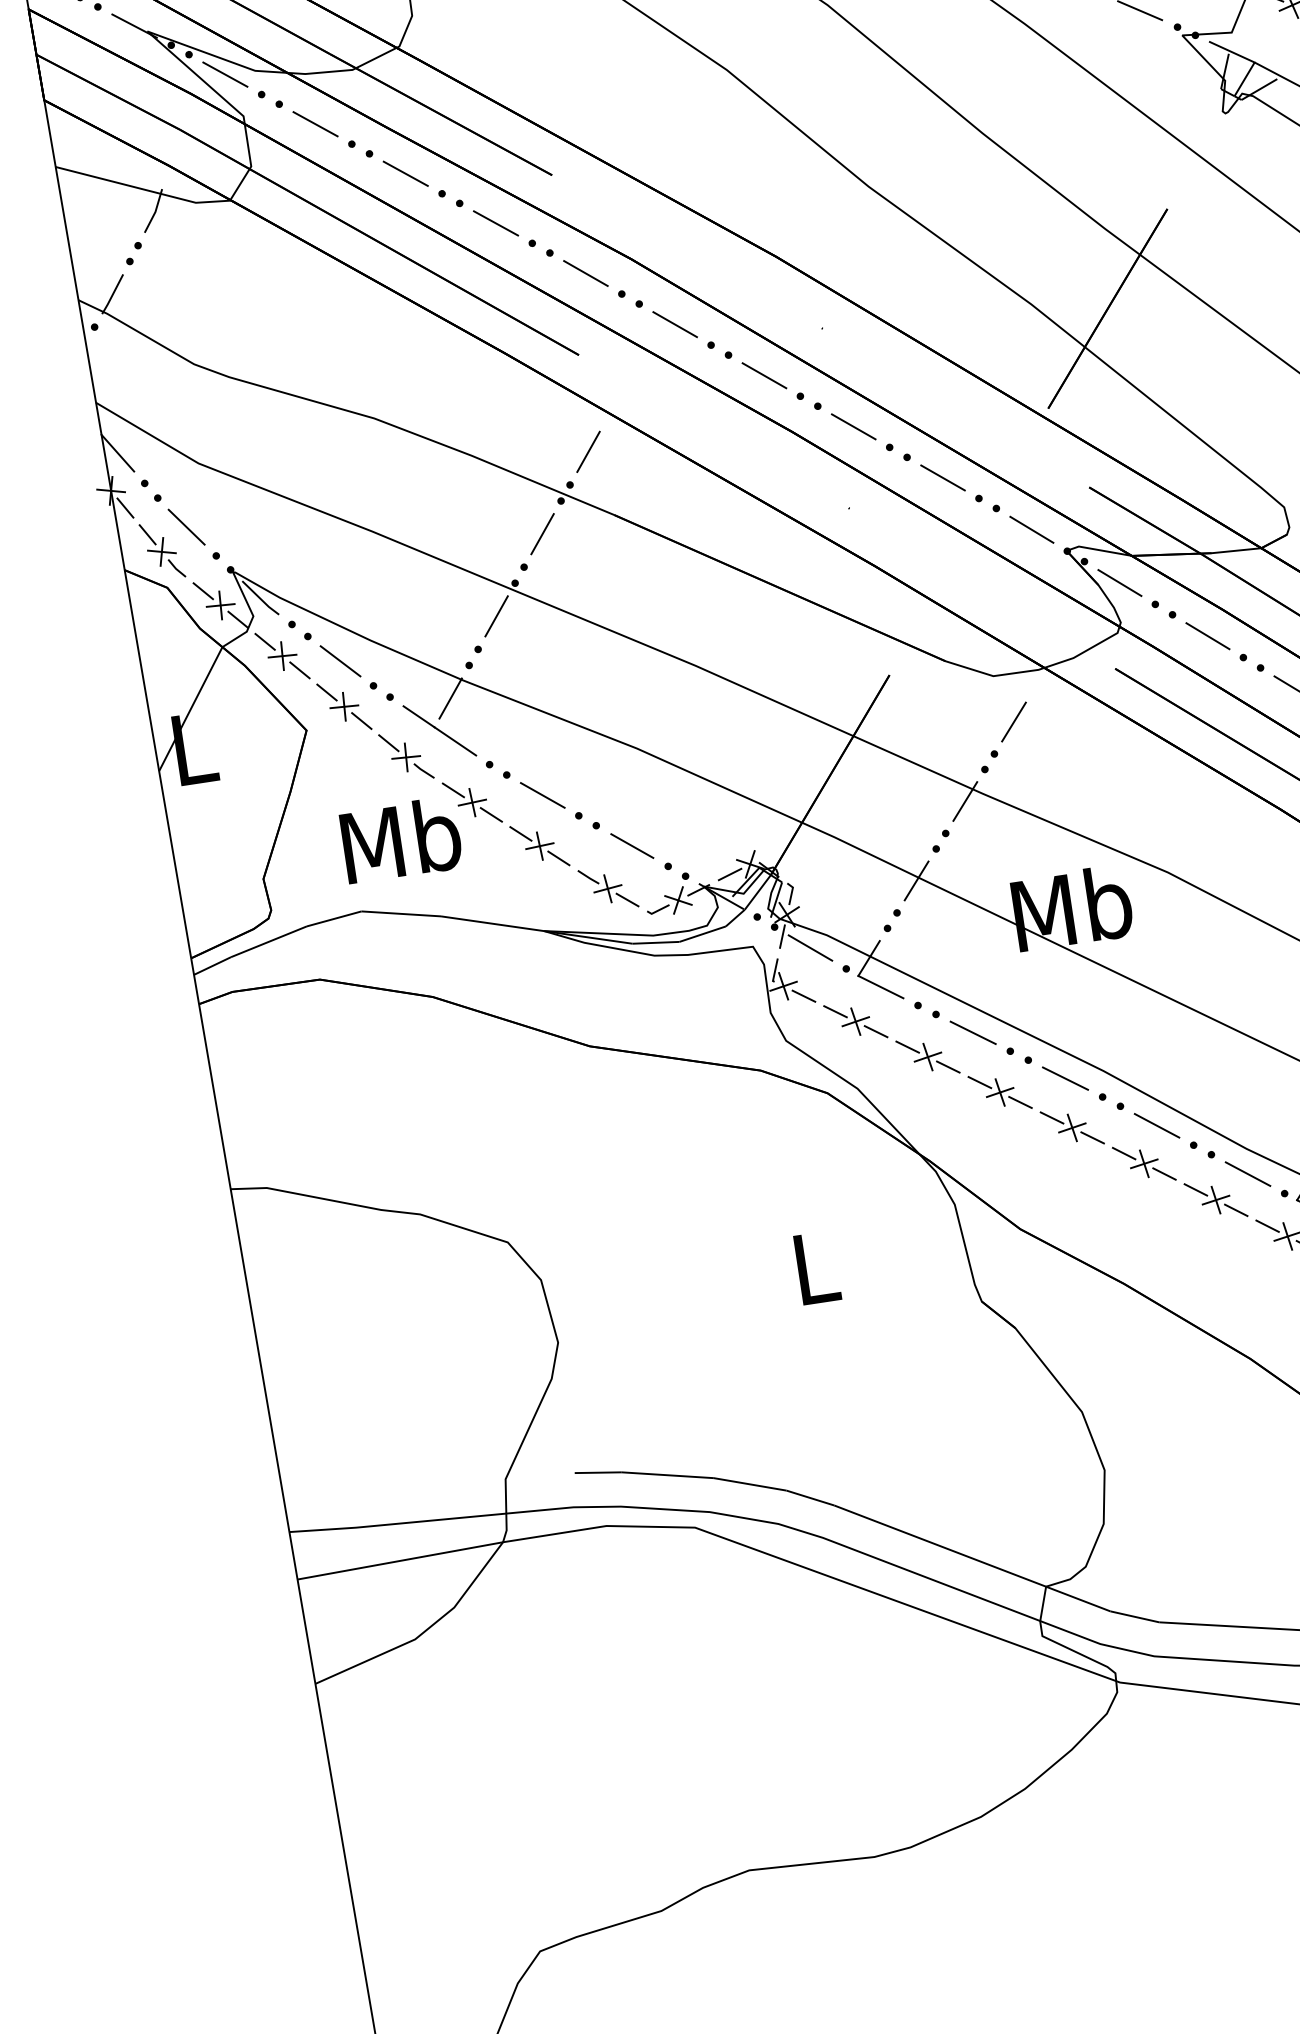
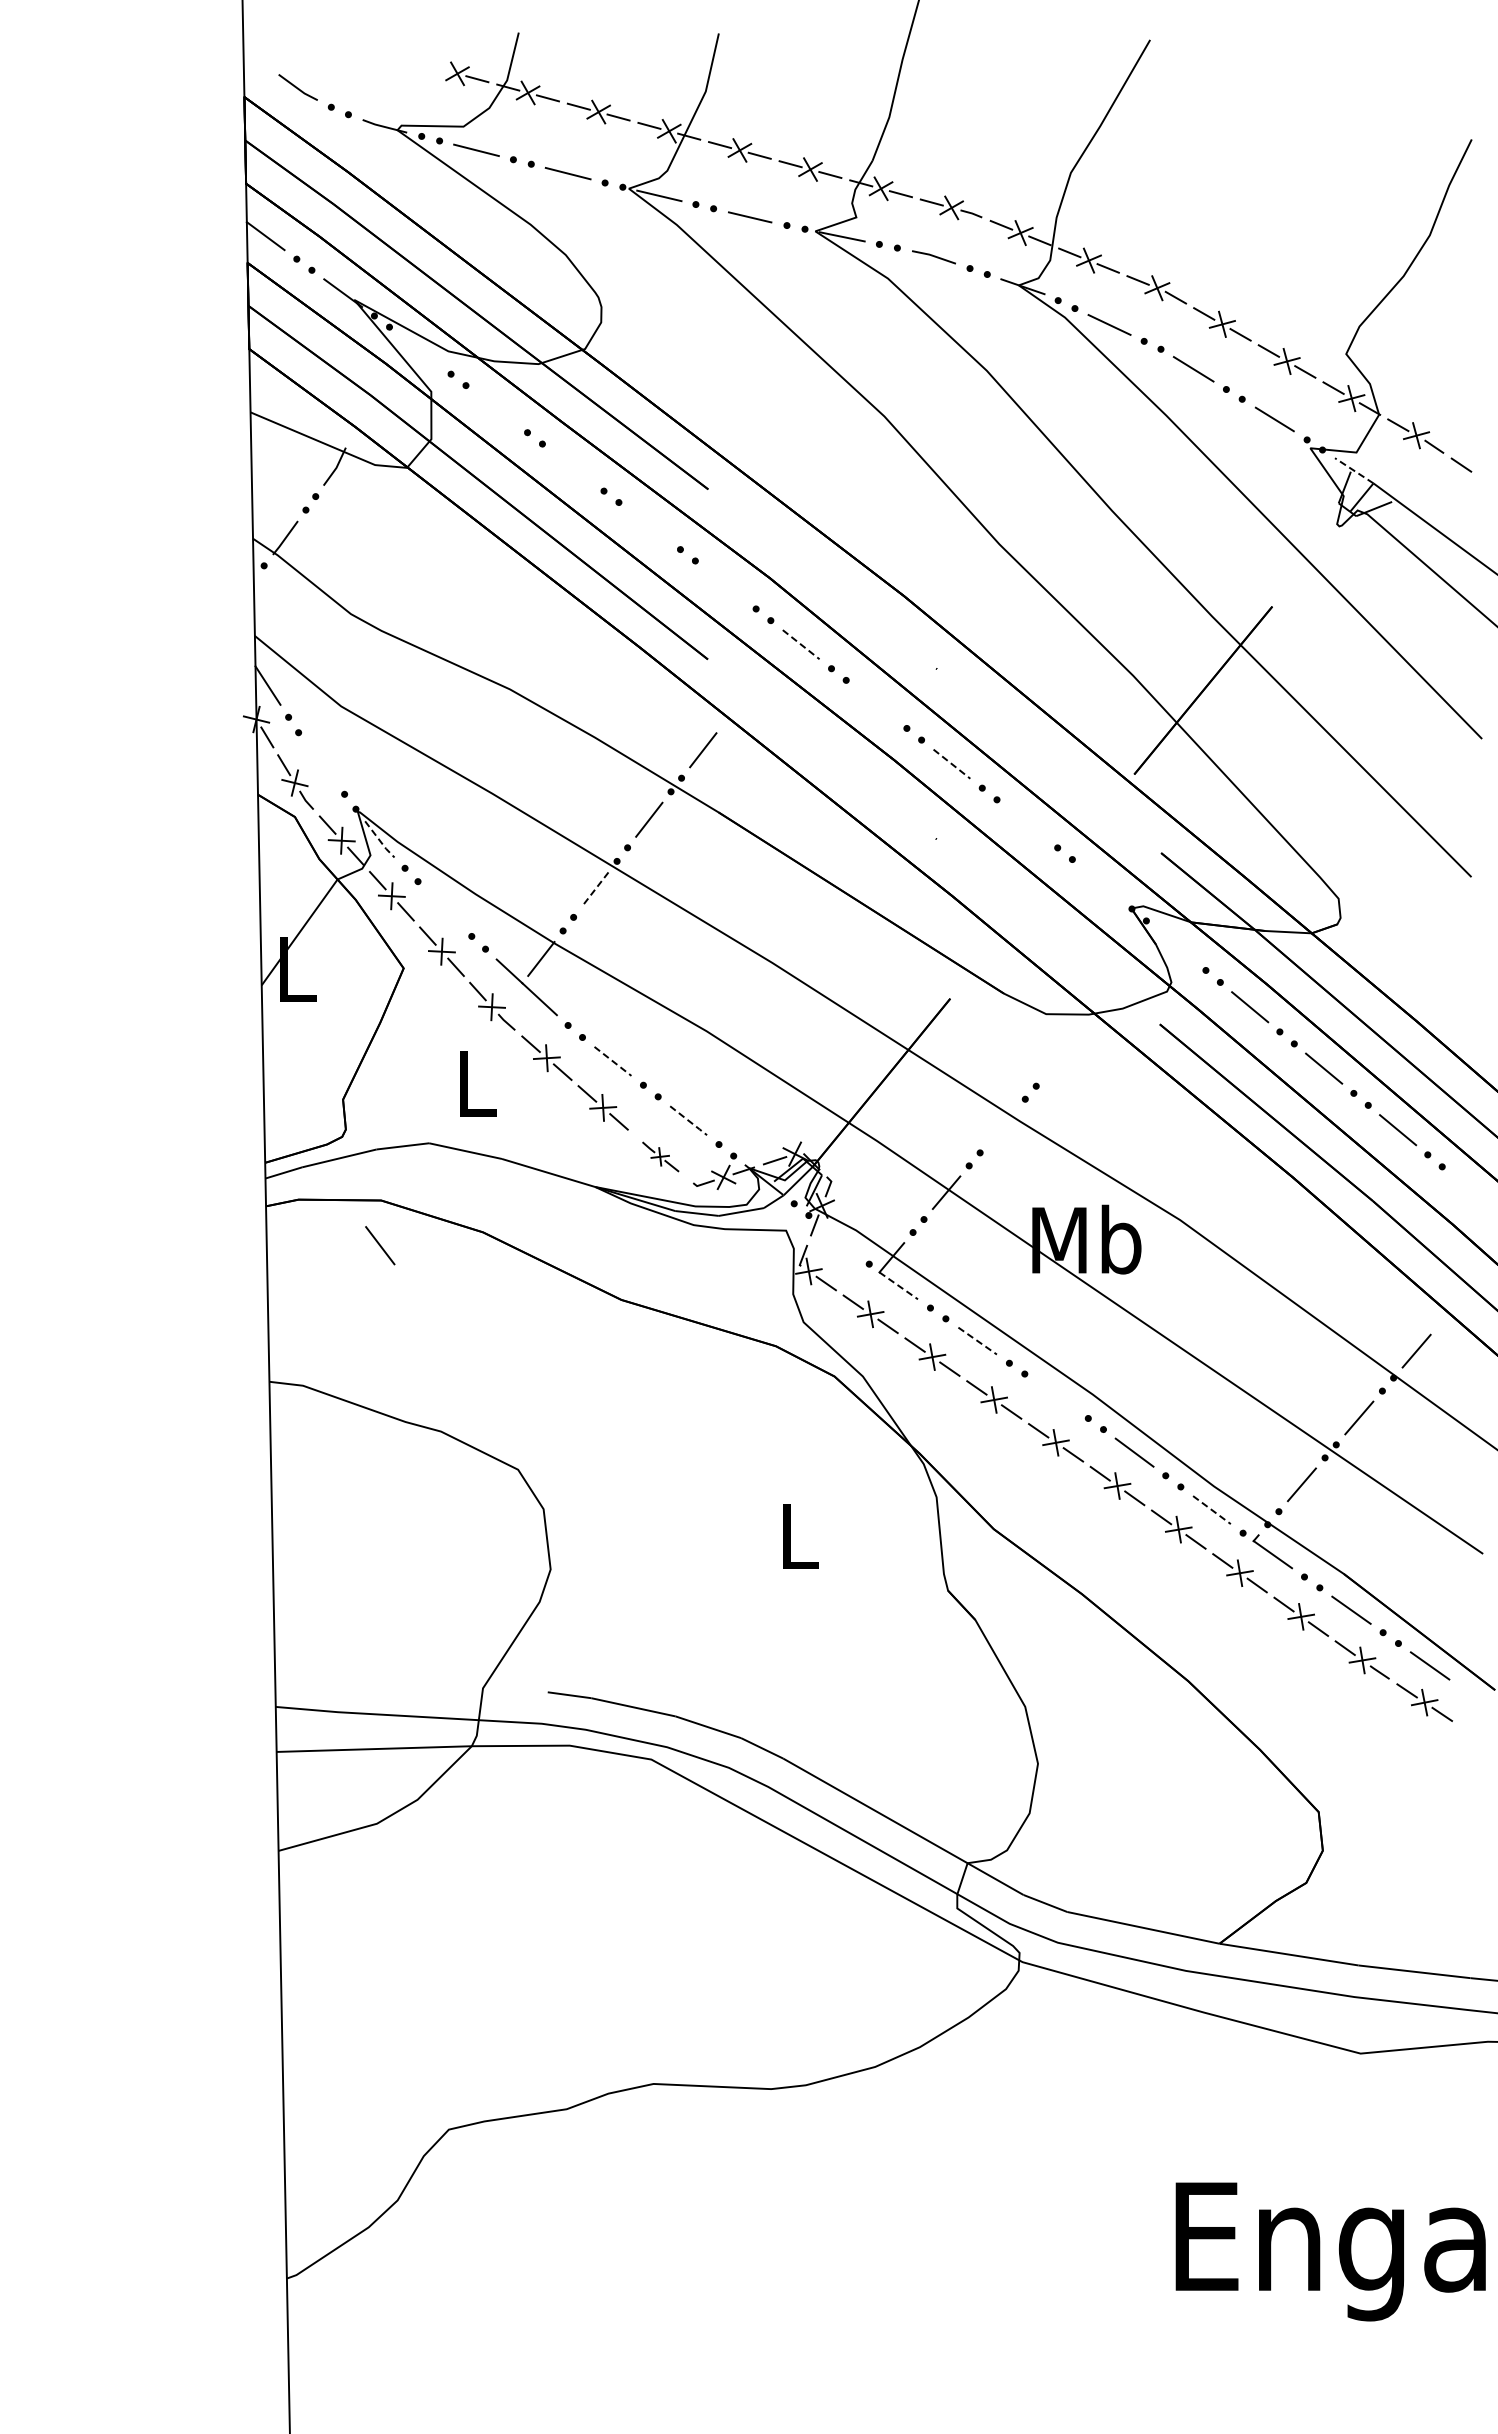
line: (1232, 51) -> (1354, 470), solid -> dashed
line: (224, 74) -> (419, 350), removed
line: (315, 124) -> (496, 409), removed
line: (405, 173) -> (572, 467), removed
line: (495, 222) -> (649, 525), removed
line: (585, 273) -> (725, 584), removed
line: (675, 325) -> (801, 645), solid -> dashed
line: (764, 375) -> (876, 704), removed
line: (854, 427) -> (952, 764), solid -> dashed
line: (942, 477) -> (1026, 823), removed
line: (186, 526) -> (380, 1245), moved
line: (1032, 530) -> (1102, 884), removed
line: (1120, 582) -> (1176, 945), removed
line: (261, 598) -> (380, 840), solid -> dashed
line: (496, 616) -> (595, 889), solid -> dashed
line: (340, 660) -> (444, 908), removed
line: (1013, 722) -> (1058, 1059), removed
line: (543, 795) -> (613, 1061), solid -> dashed
line: (964, 800) -> (1002, 1125), removed
text: (400, 839) -> (475, 1082), Mb -> L
line: (633, 846) -> (689, 1121), solid -> dashed
part: (608, 888) -> (660, 1156), size x0.7
line: (809, 947) -> (838, 1239), removed
line: (881, 987) -> (899, 1286), solid -> dashed
line: (974, 1033) -> (978, 1341), solid -> dashed
line: (1065, 1077) -> (1056, 1395), removed
line: (1248, 1174) -> (1212, 1510), solid -> dashed

